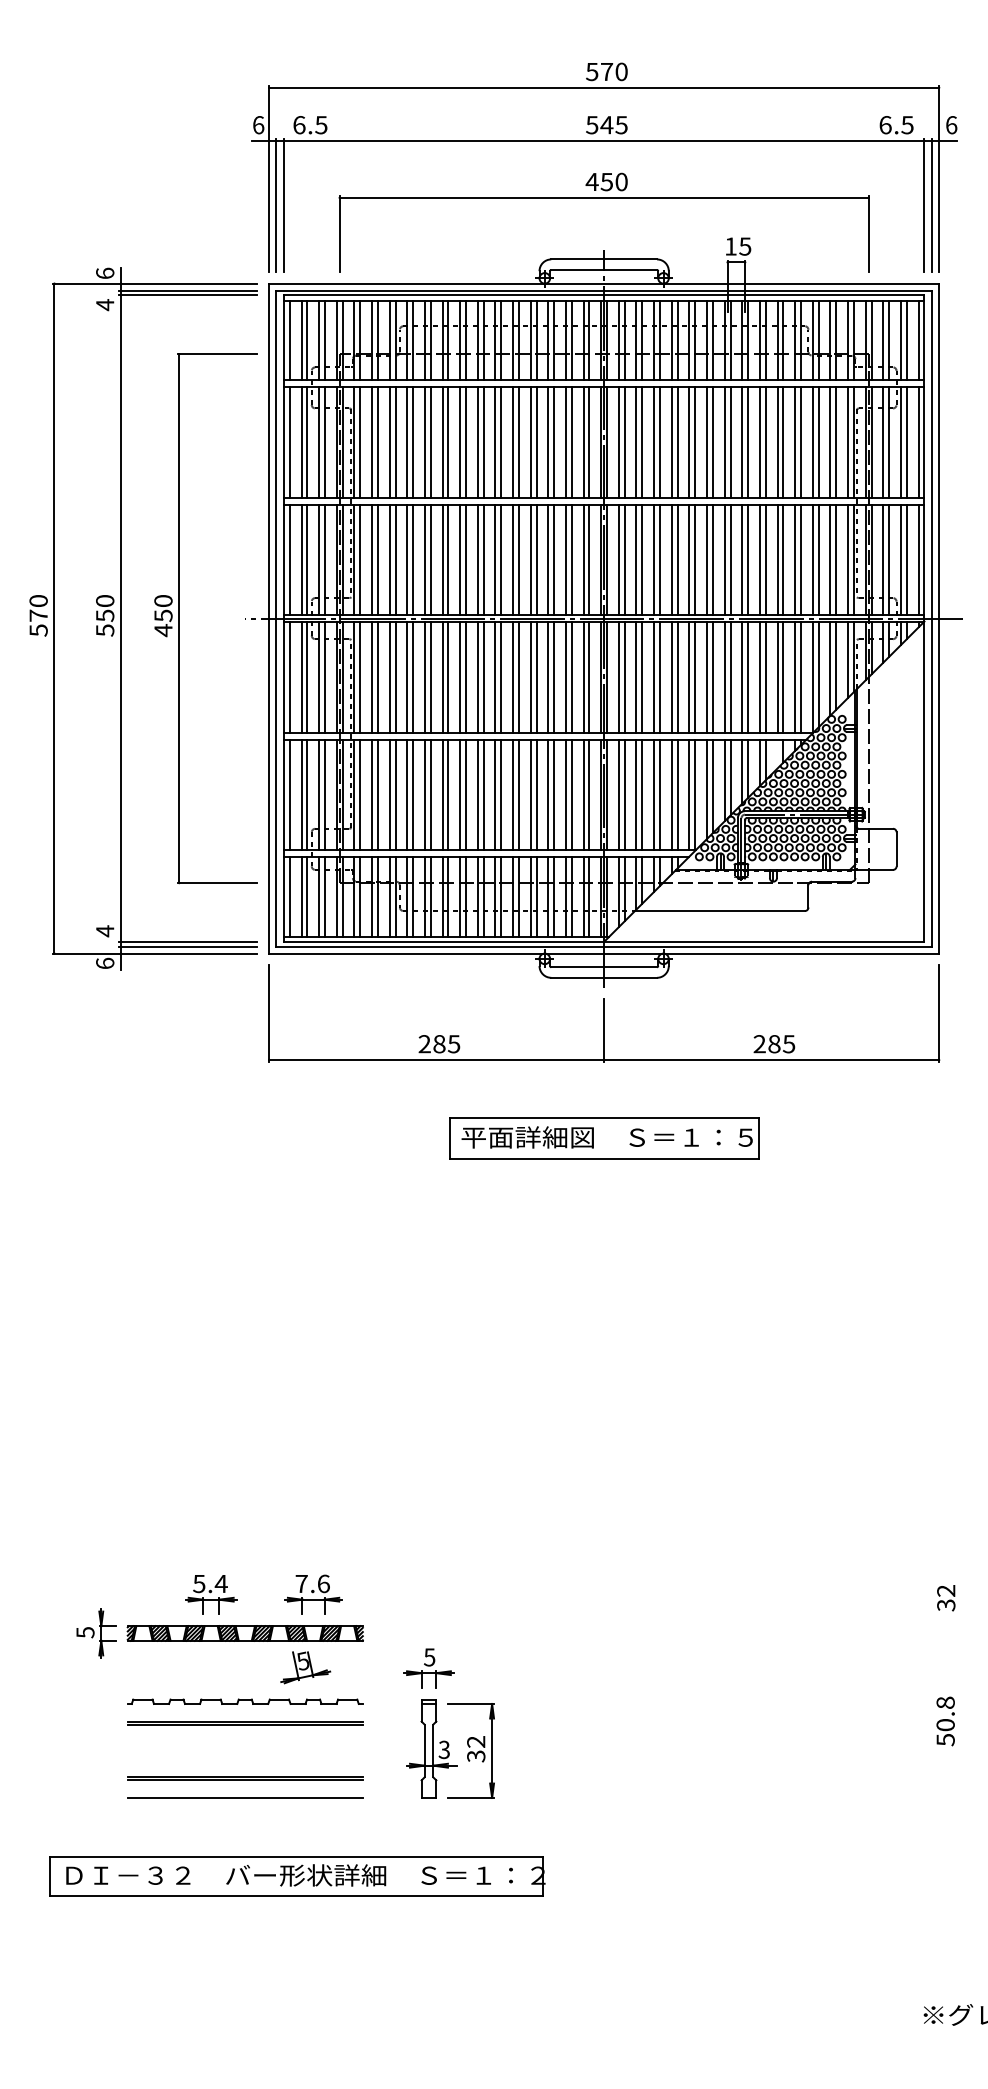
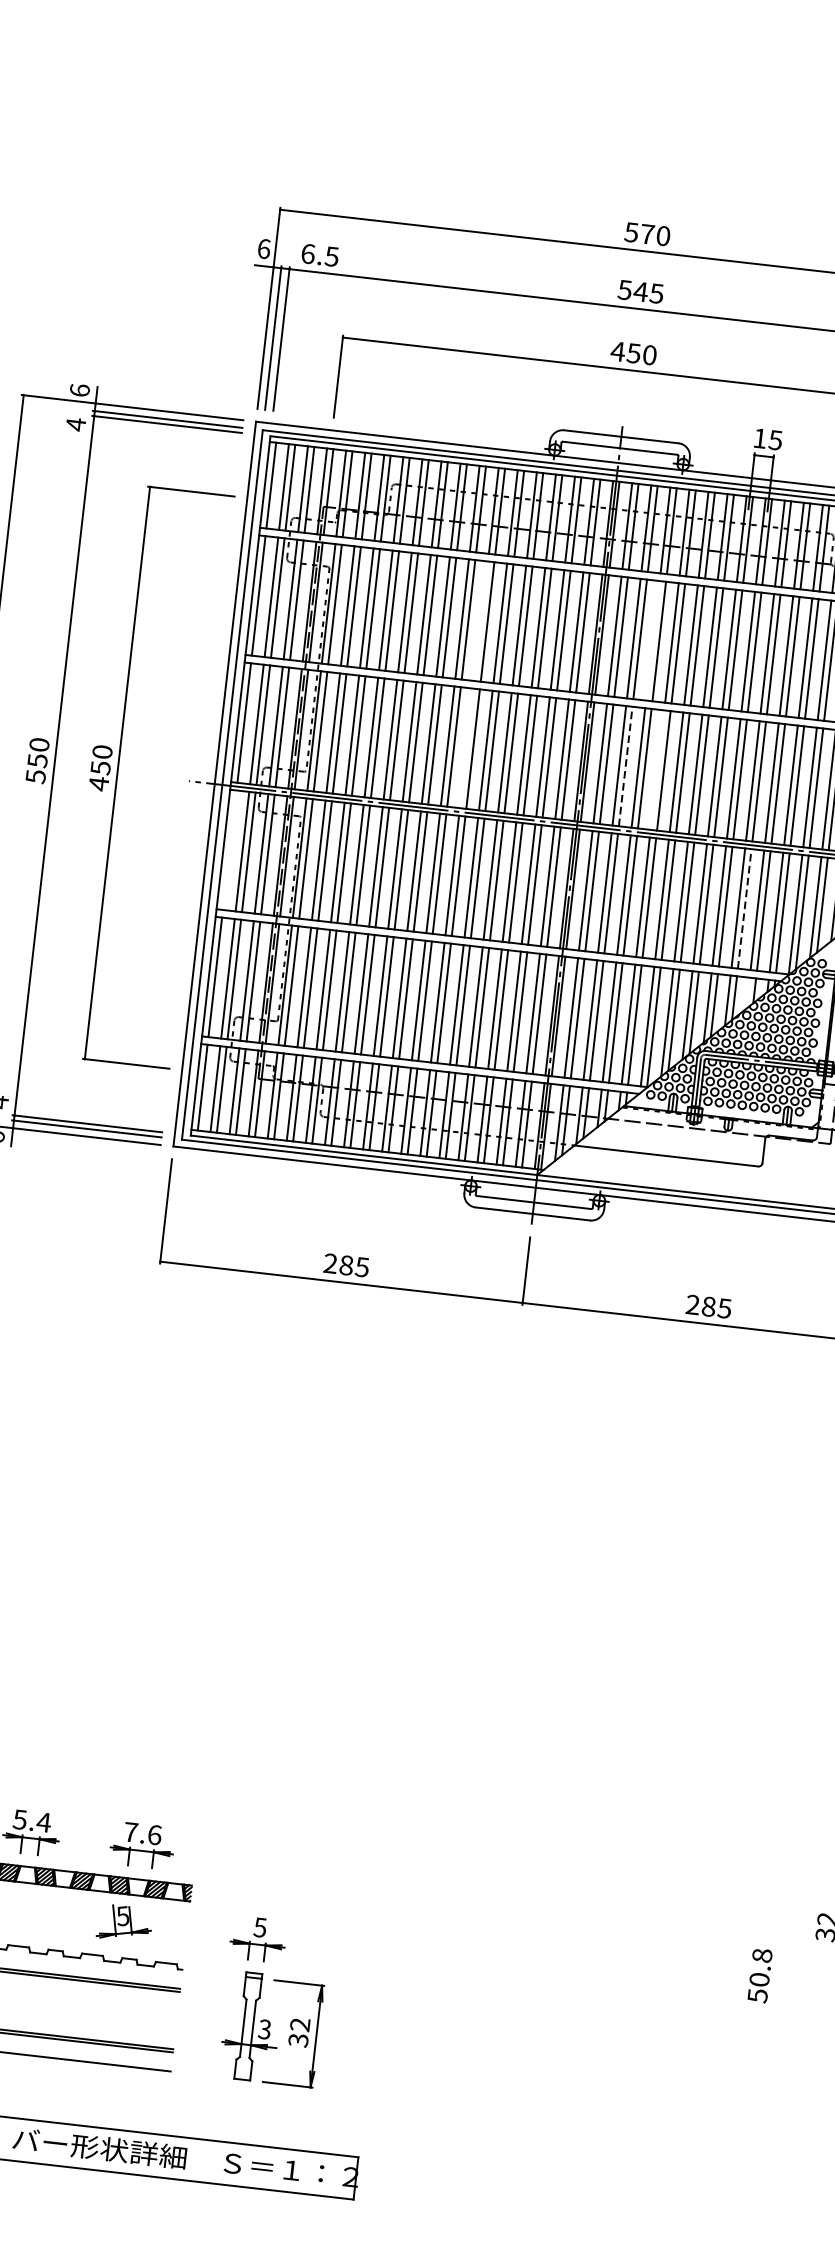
line: (495, 442) -> (481, 621), removed
line: (654, 442) -> (653, 641), removed
line: (495, 559) -> (466, 748), removed
line: (642, 559) -> (625, 766), solid -> dashed
line: (671, 559) -> (657, 769), removed
line: (765, 676) -> (744, 907), solid -> dashed
line: (289, 677) -> (229, 850), removed
part: (604, 1138) -> (513, 1387), removed
text: (945, 1721) -> (759, 1975), moved

